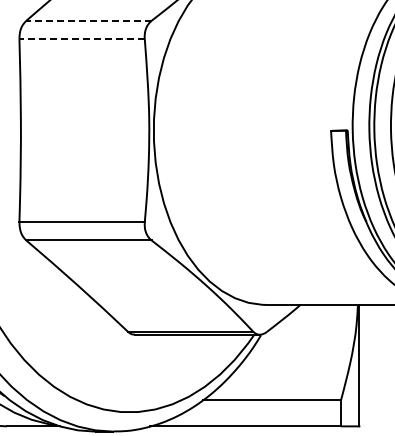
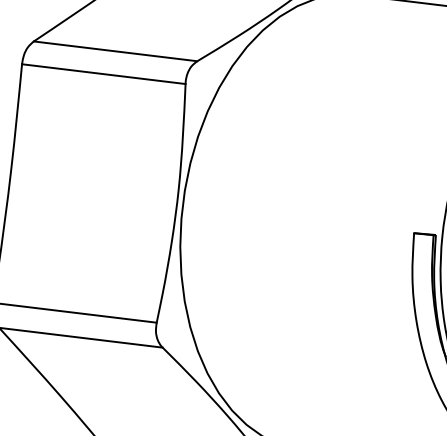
line: (88, 20) -> (115, 50), dashed -> solid
line: (82, 39) -> (104, 74), dashed -> solid

